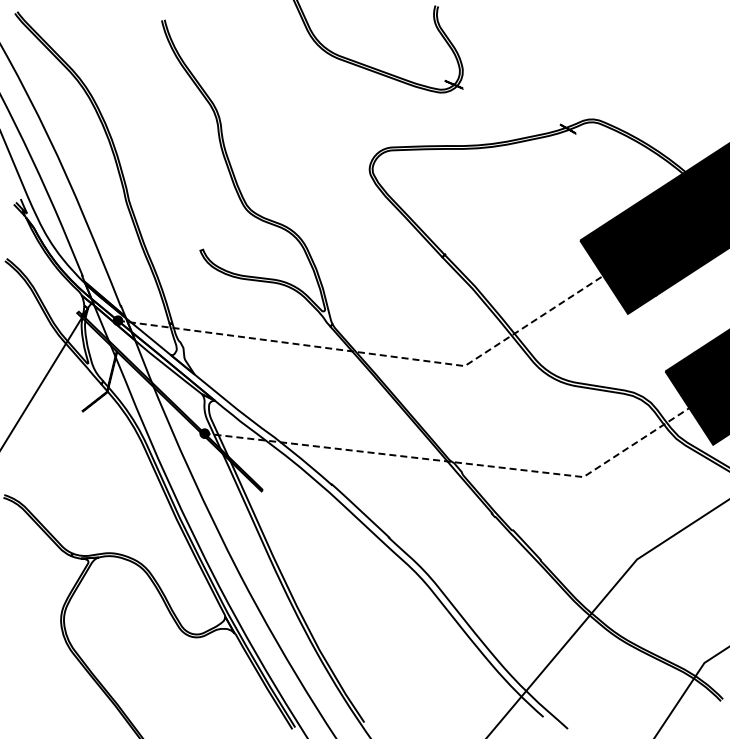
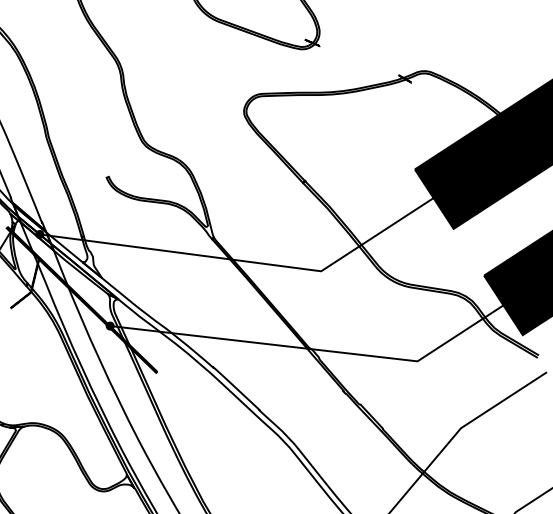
line: (374, 354) -> (247, 261), dashed -> solid
line: (457, 462) -> (315, 349), dashed -> solid

